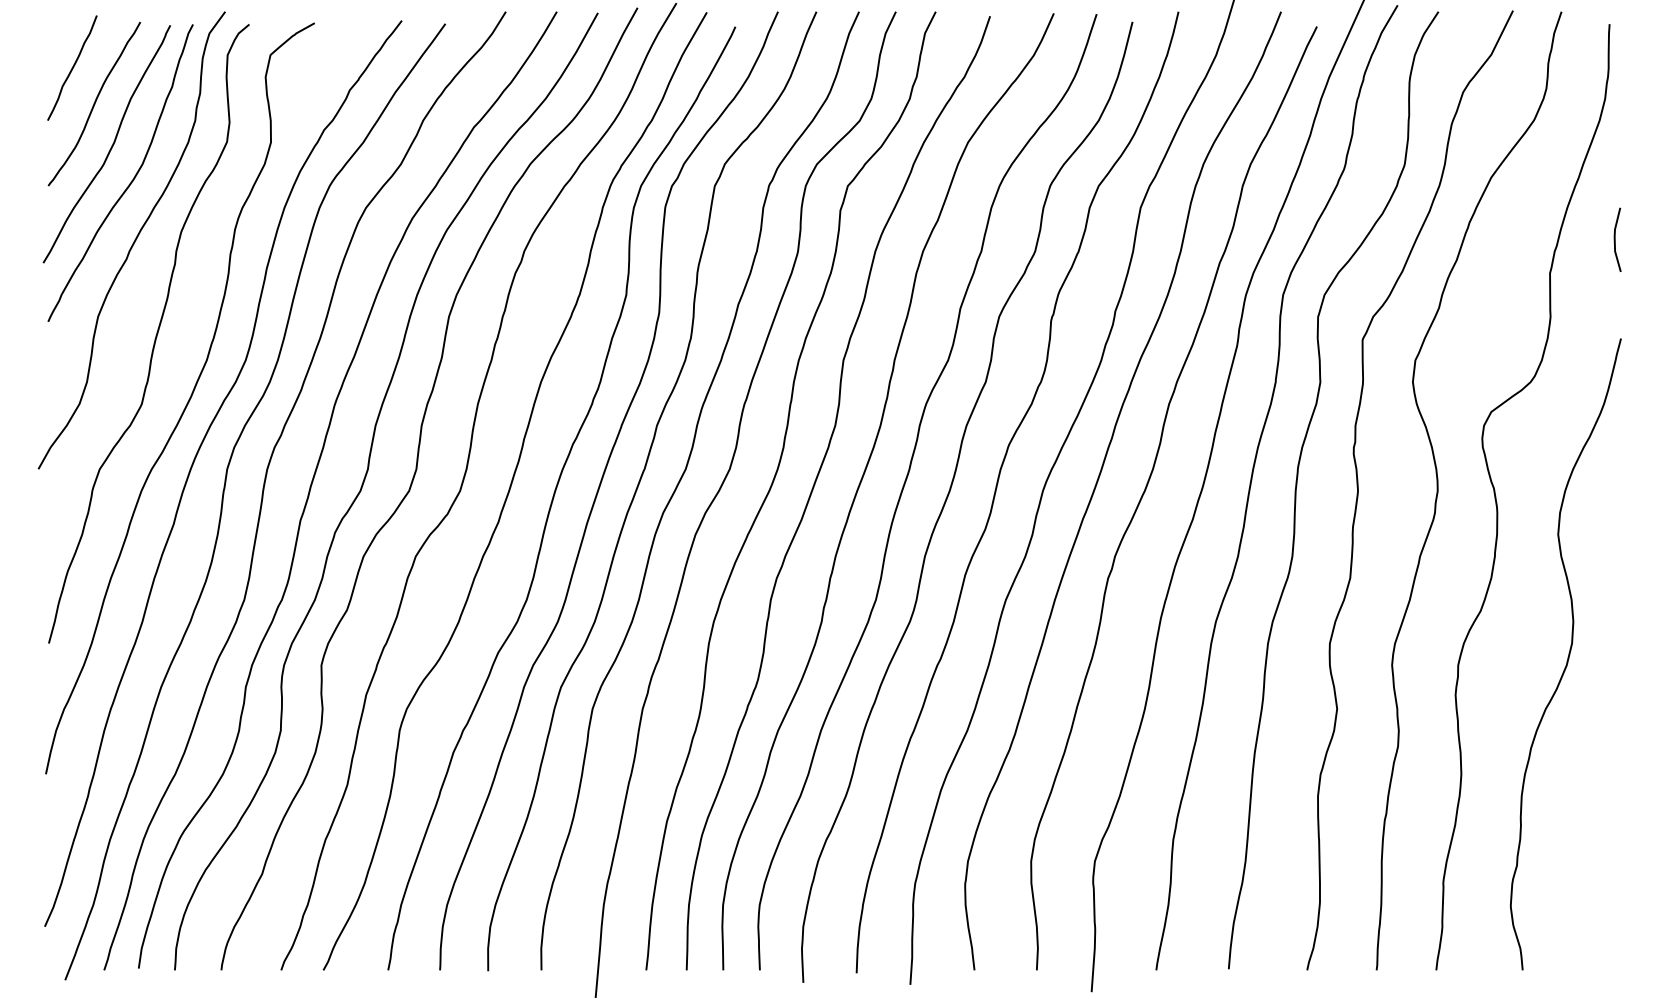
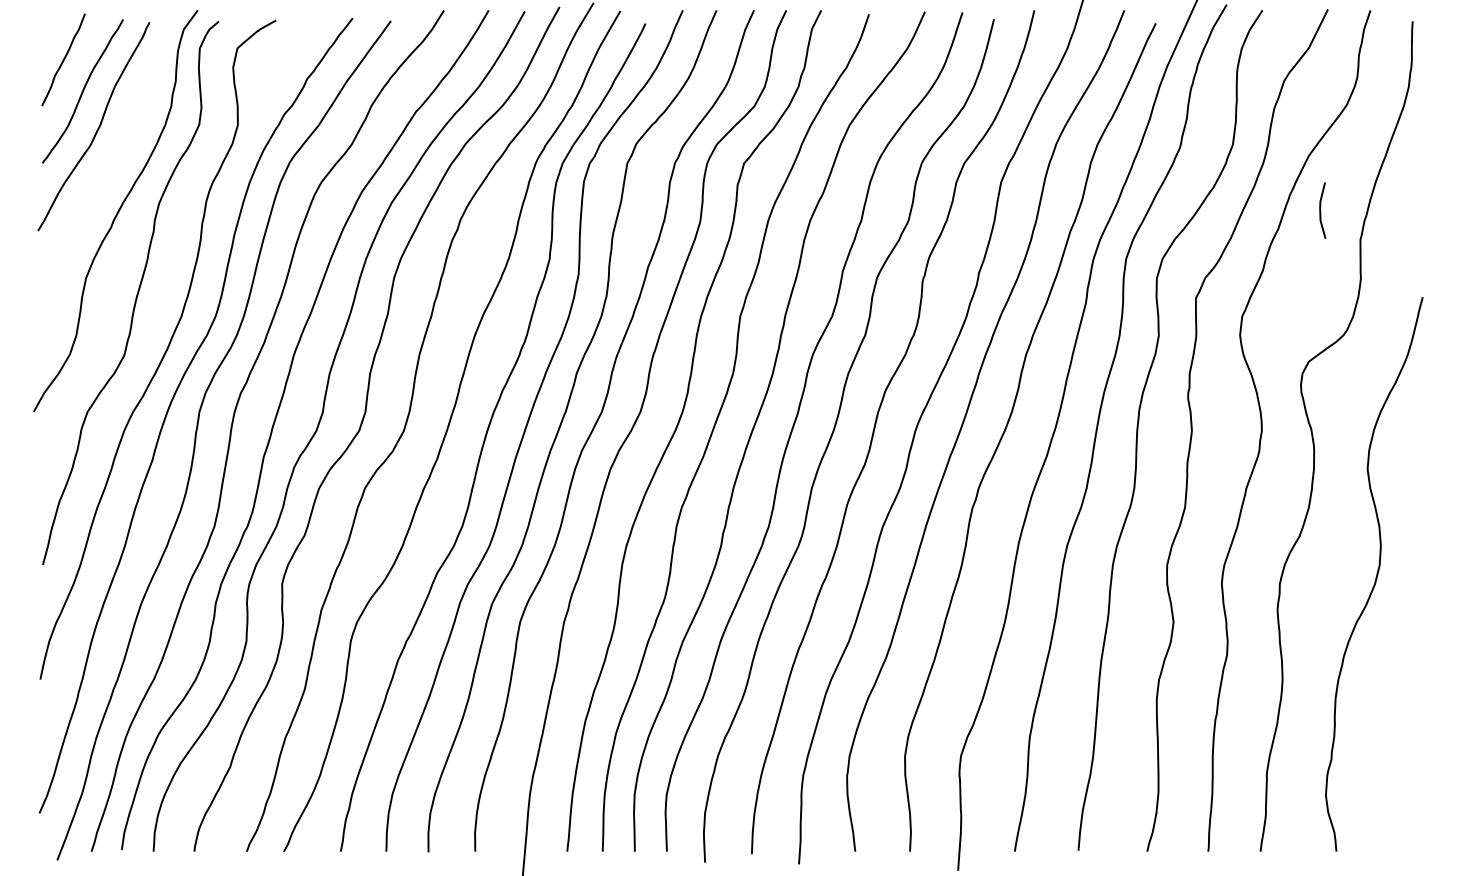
curve: (130, 181) -> (114, 159), removed
line: (1616, 239) -> (1321, 210), moved

